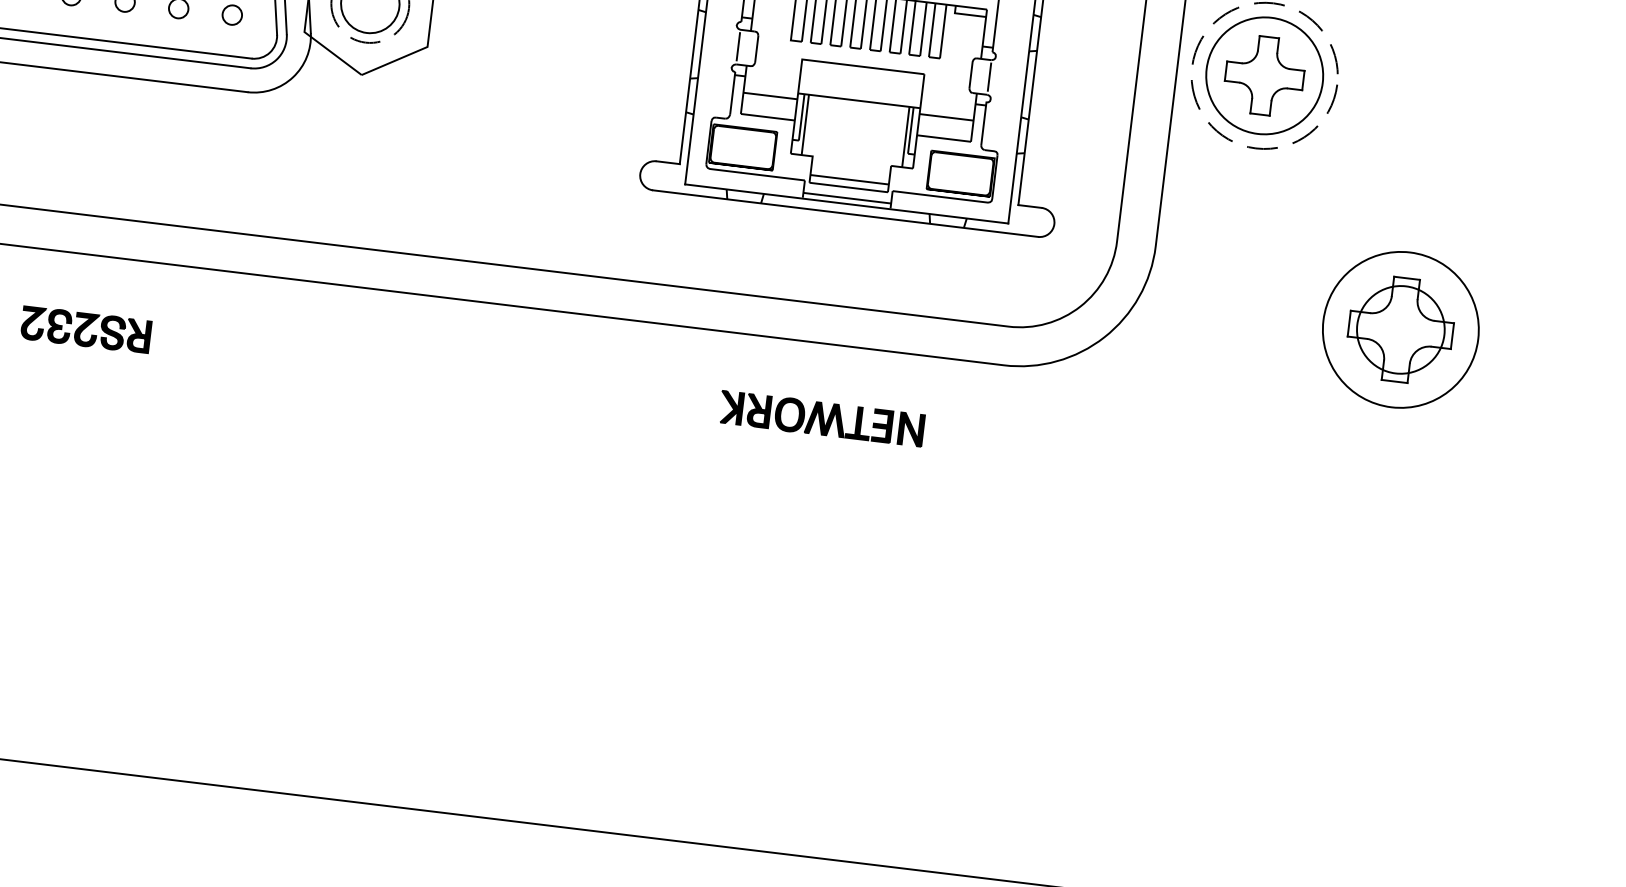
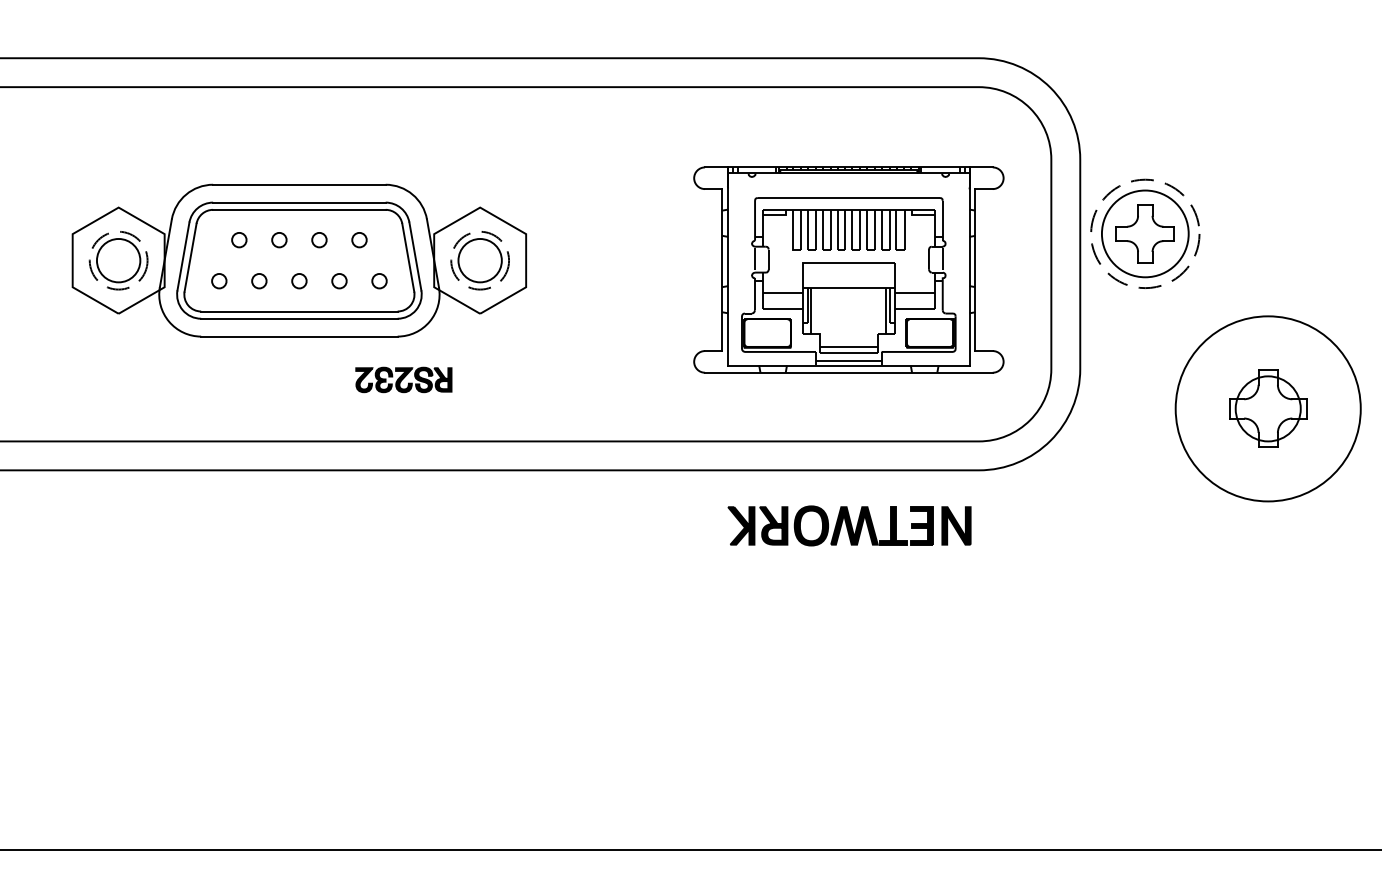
part: (85, 329) -> (403, 379), moved
circle: (1401, 329) -> (1268, 408), size x1.6
part: (821, 418) -> (849, 525), size x1.6

